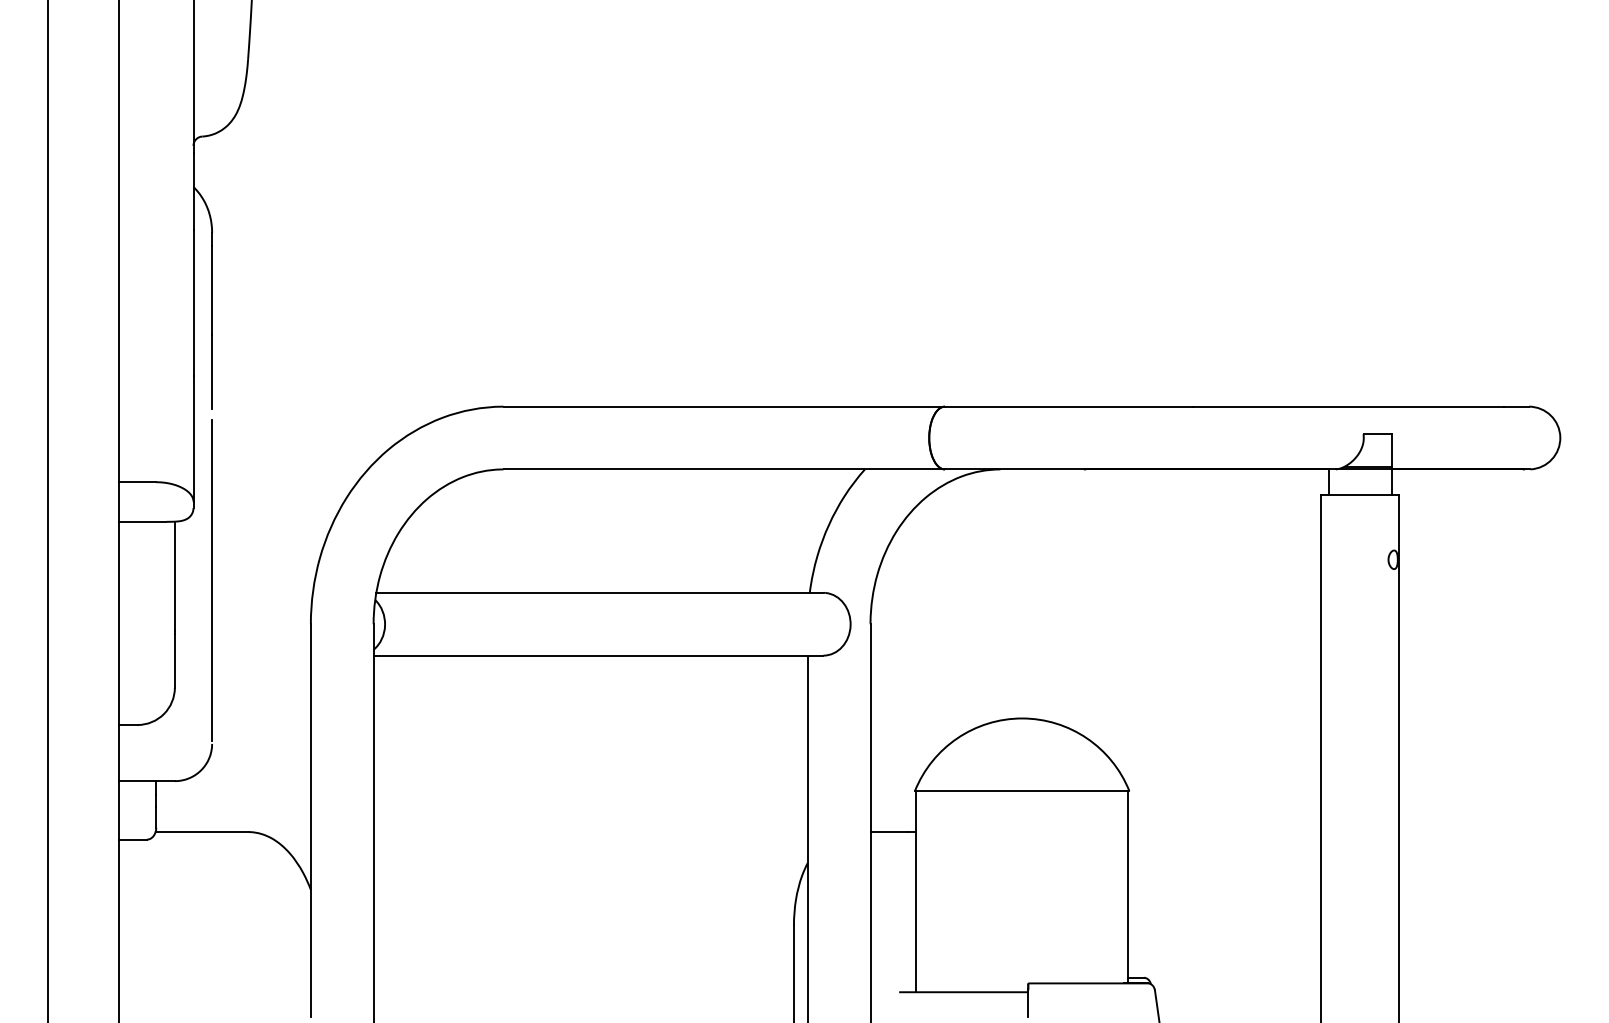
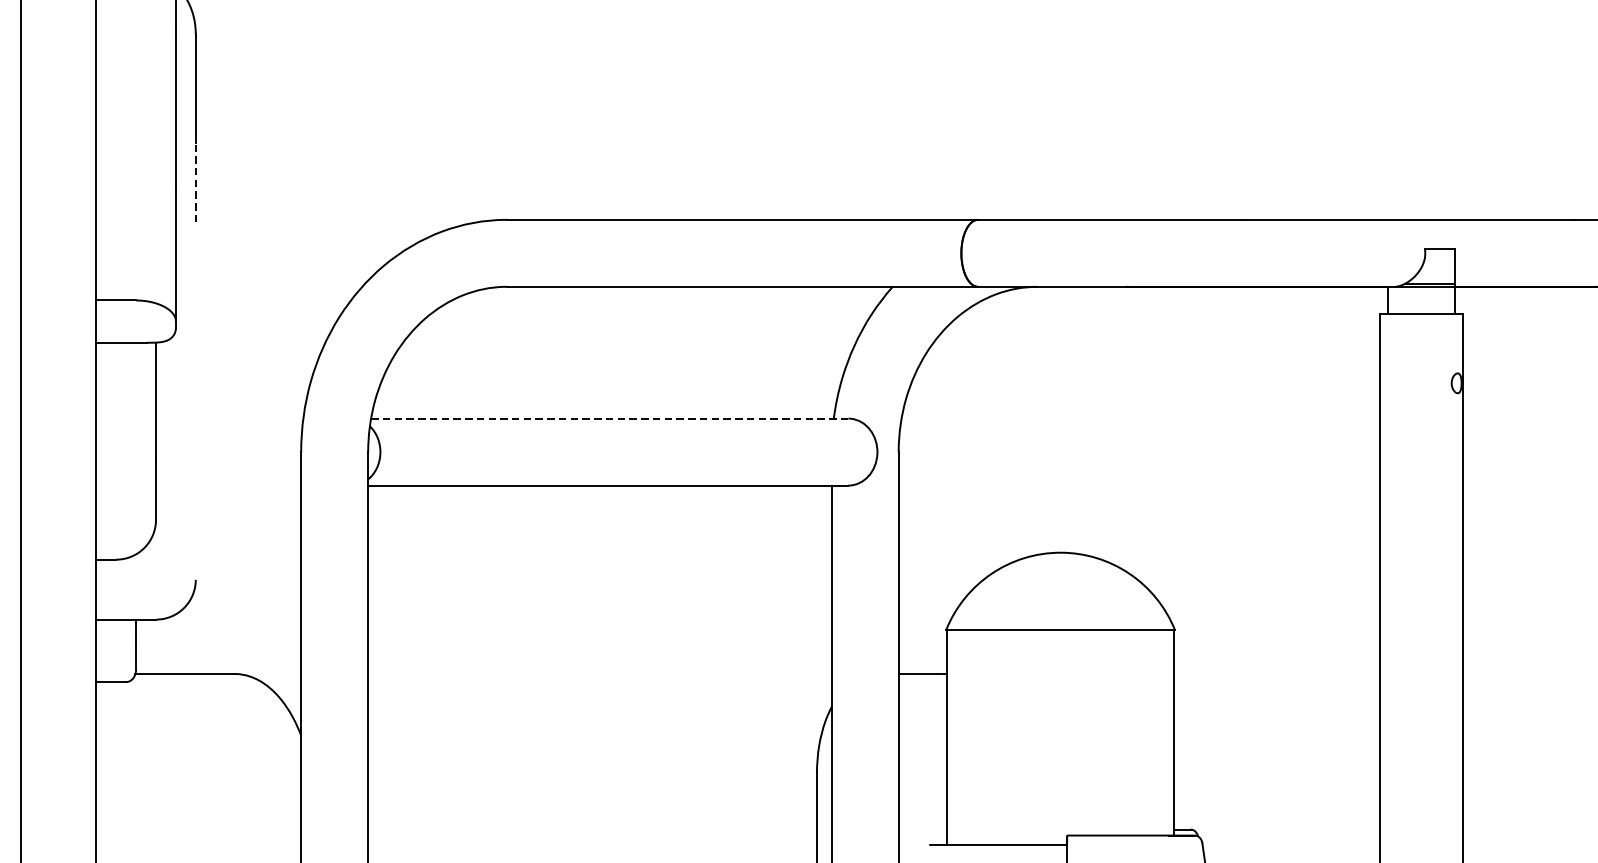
line: (212, 371) -> (196, 182), solid -> dashed
line: (212, 580) -> (196, 405), removed
line: (599, 592) -> (609, 418), solid -> dashed

